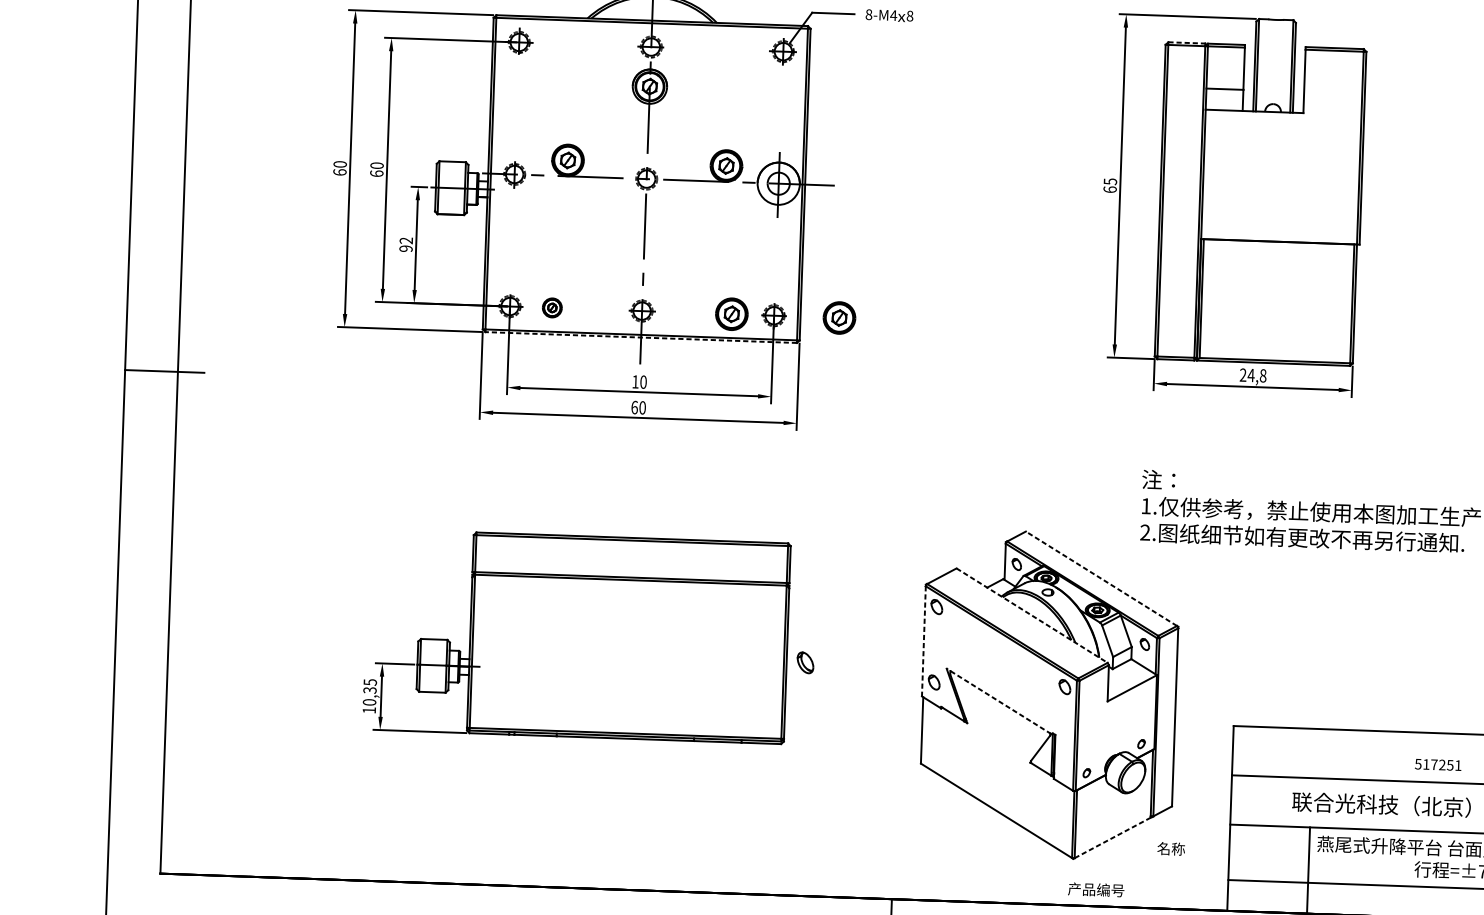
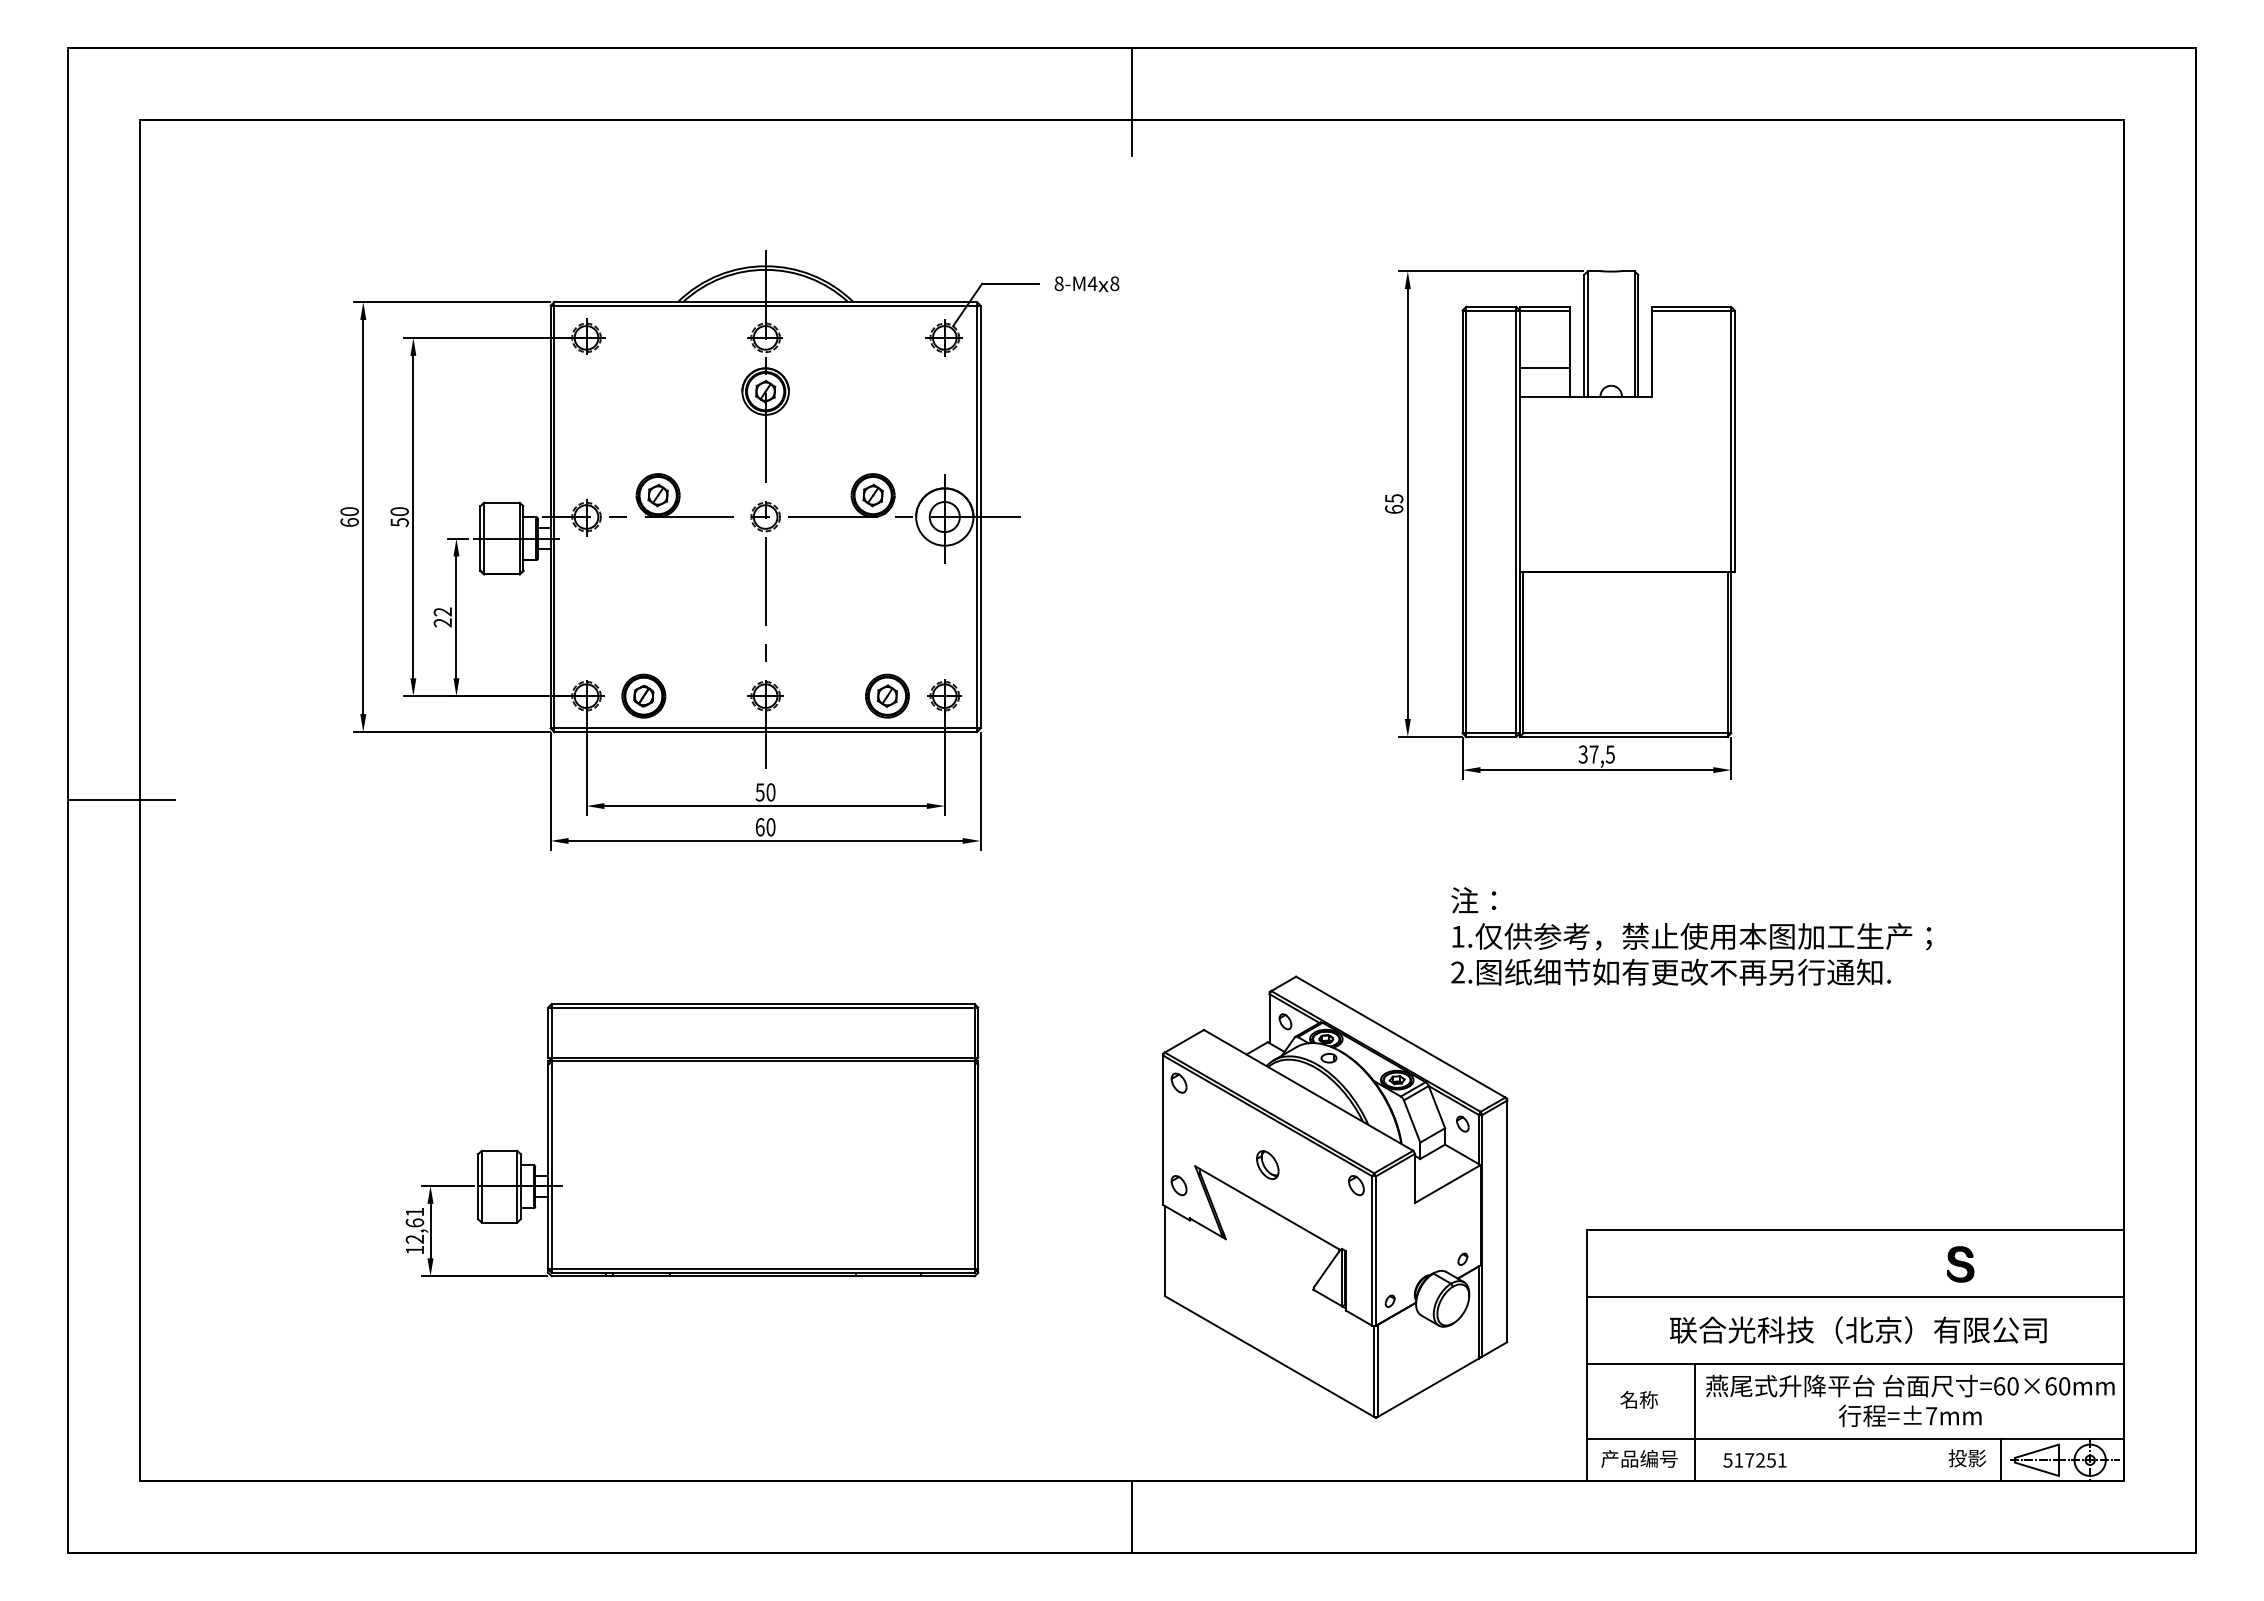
line: (1187, 42) -> (1491, 306), dashed -> solid
text: (376, 173) -> (399, 522), 60 -> 50
text: (406, 248) -> (443, 622), 92 -> 22
part: (552, 307) -> (643, 695), size x1.67
part: (839, 317) -> (1033, 695), removed
line: (641, 337) -> (765, 732), dashed -> solid
text: (1252, 375) -> (1596, 754), 24,8 -> 37,5
text: (635, 381) -> (759, 792), 10 -> 50
line: (1101, 579) -> (1400, 1037), dashed -> solid
line: (1032, 615) -> (1308, 1090), dashed -> solid
line: (924, 641) -> (1163, 1130), dashed -> solid
part: (805, 662) -> (1267, 1164), moved
text: (369, 692) -> (414, 1225), 10,35 -> 12,61
line: (998, 701) -> (1267, 1208), dashed -> solid
text: (1437, 764) -> (1754, 1460), moved
line: (1112, 837) -> (1428, 1387), dashed -> solid
text: (1170, 848) -> (1638, 1399), moved
text: (1096, 889) -> (1639, 1458), moved

